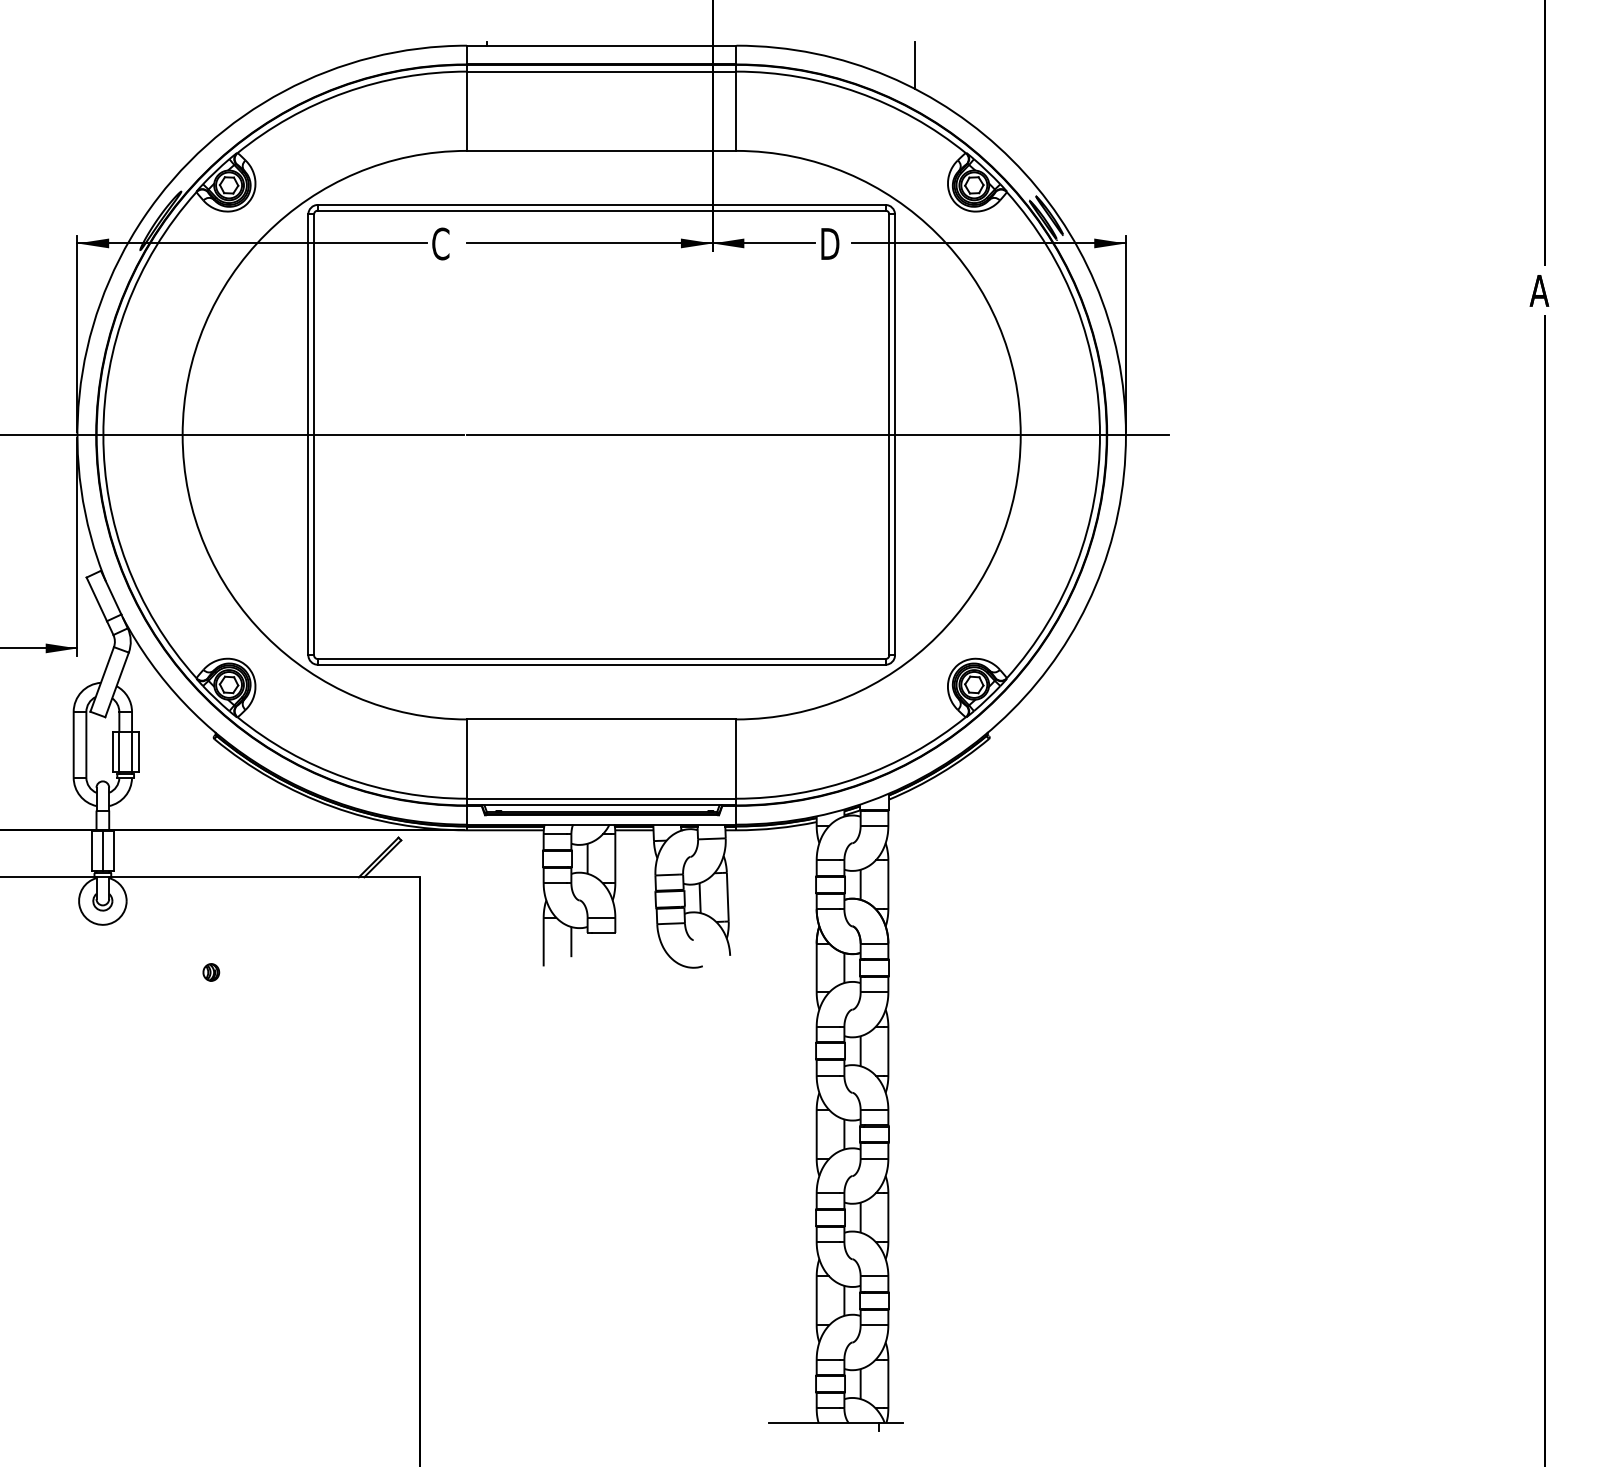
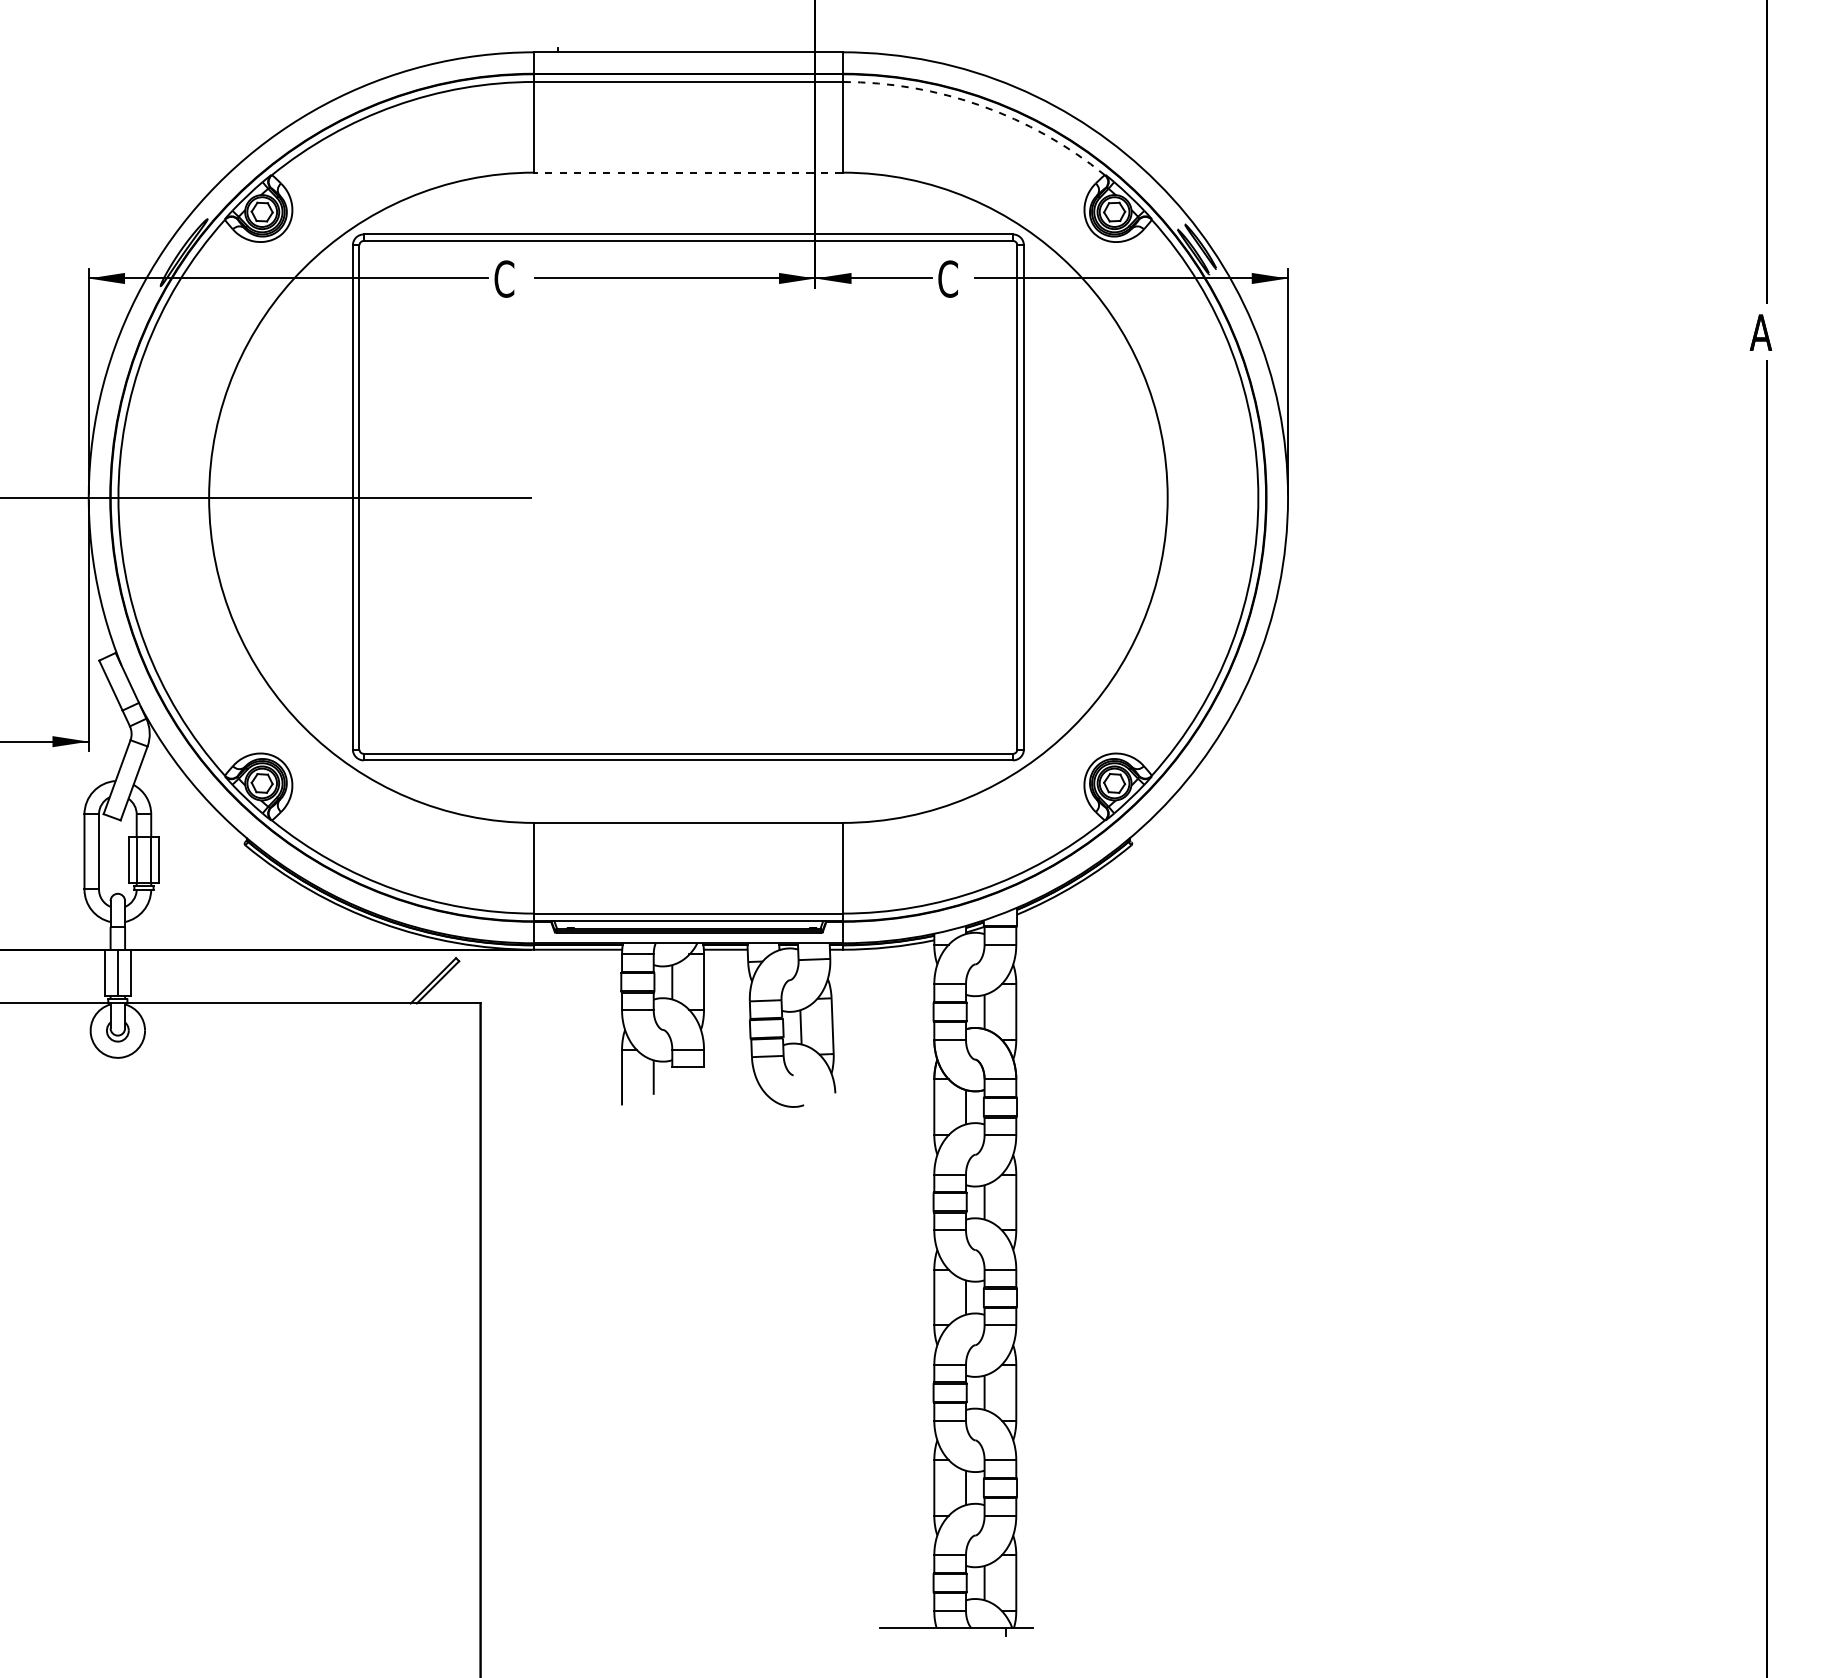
line: (914, 65) -> (1046, 74), removed
arc: (857, 92) -> (981, 105), solid -> dashed
line: (600, 150) -> (687, 172), solid -> dashed
text: (829, 243) -> (949, 278), D -> C
line: (817, 434) -> (935, 497), removed
part: (210, 971) -> (241, 1111), removed

